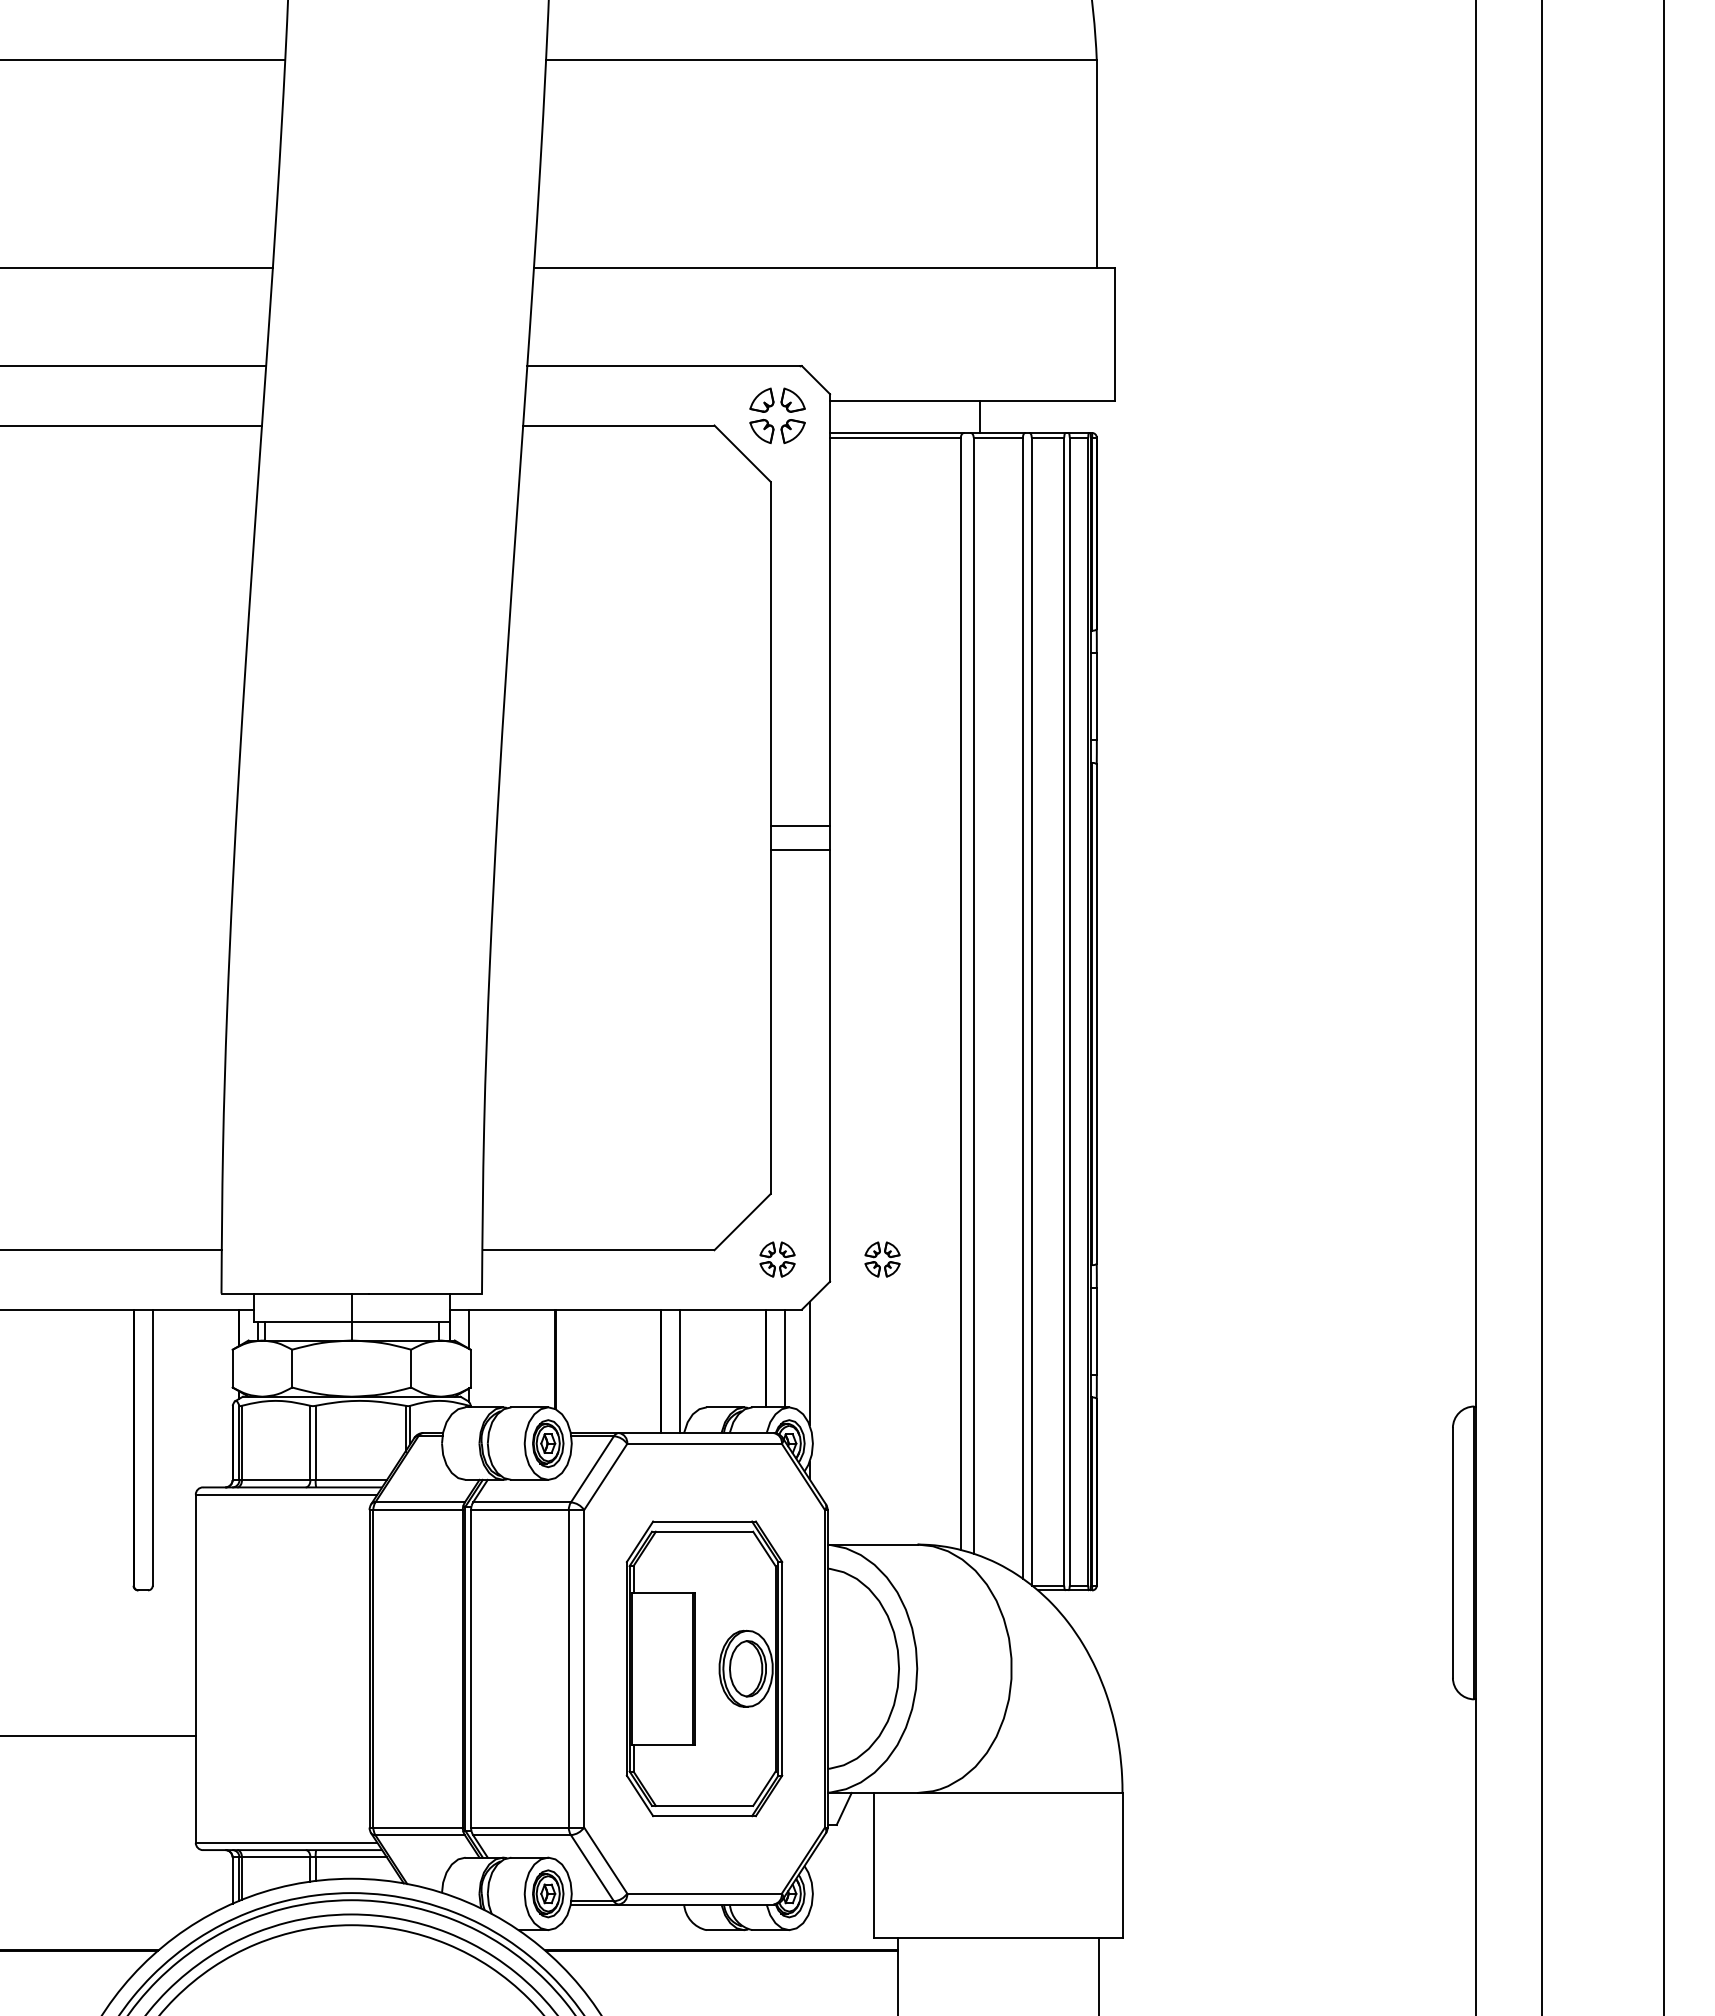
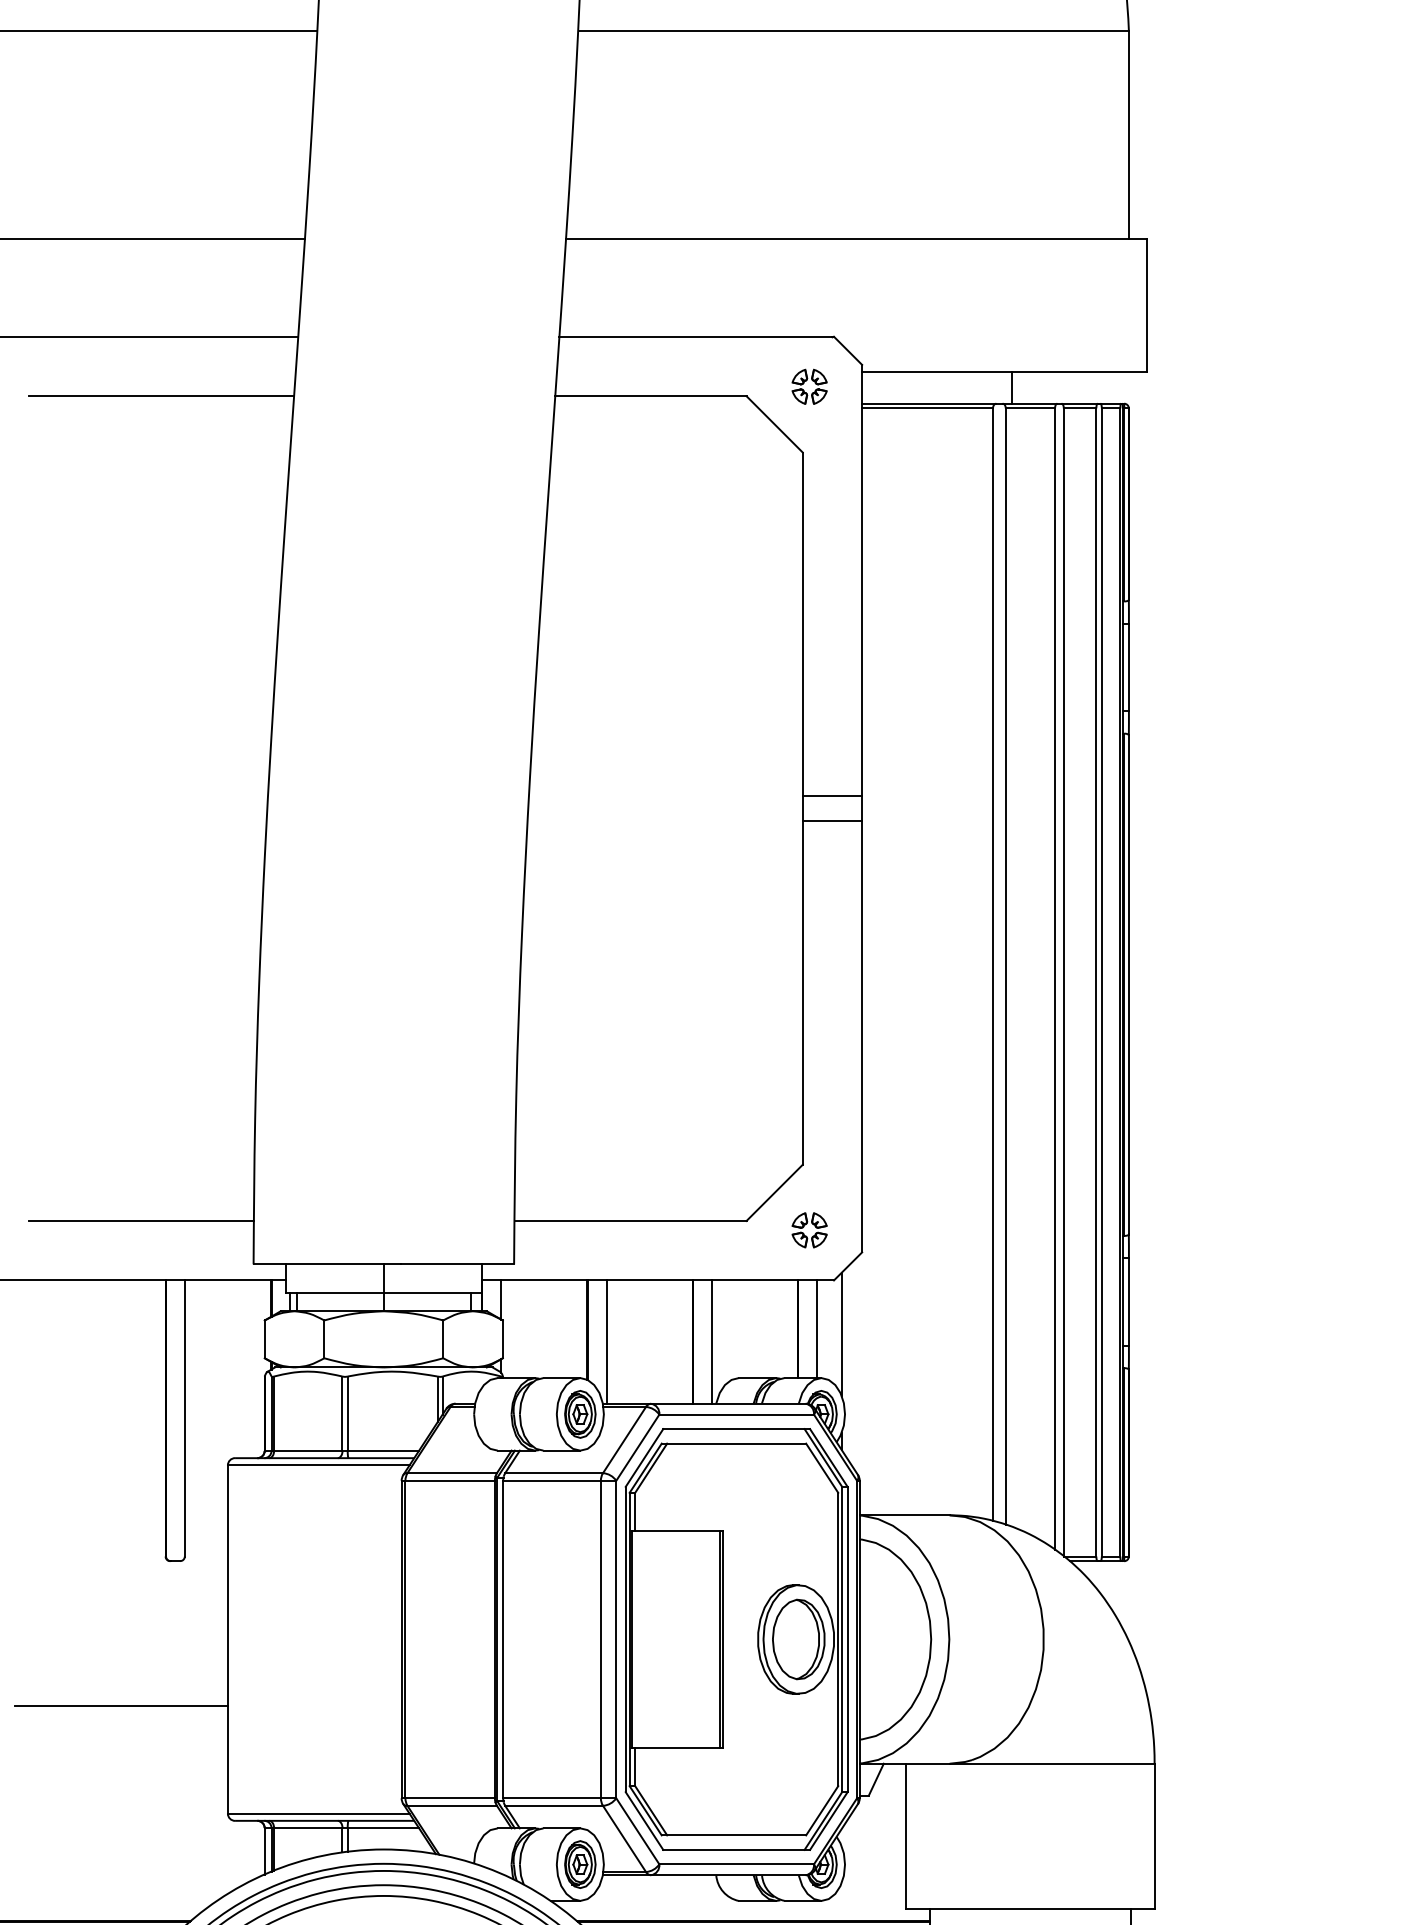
part: (777, 416) -> (809, 387), size x0.62
part: (882, 1259) -> (914, 1230), removed
line: (574, 1371) -> (606, 1342), added
part: (704, 1668) -> (736, 1639), size x1.43

